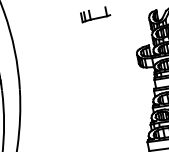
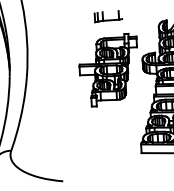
part: (102, 70) -> (107, 70), added

